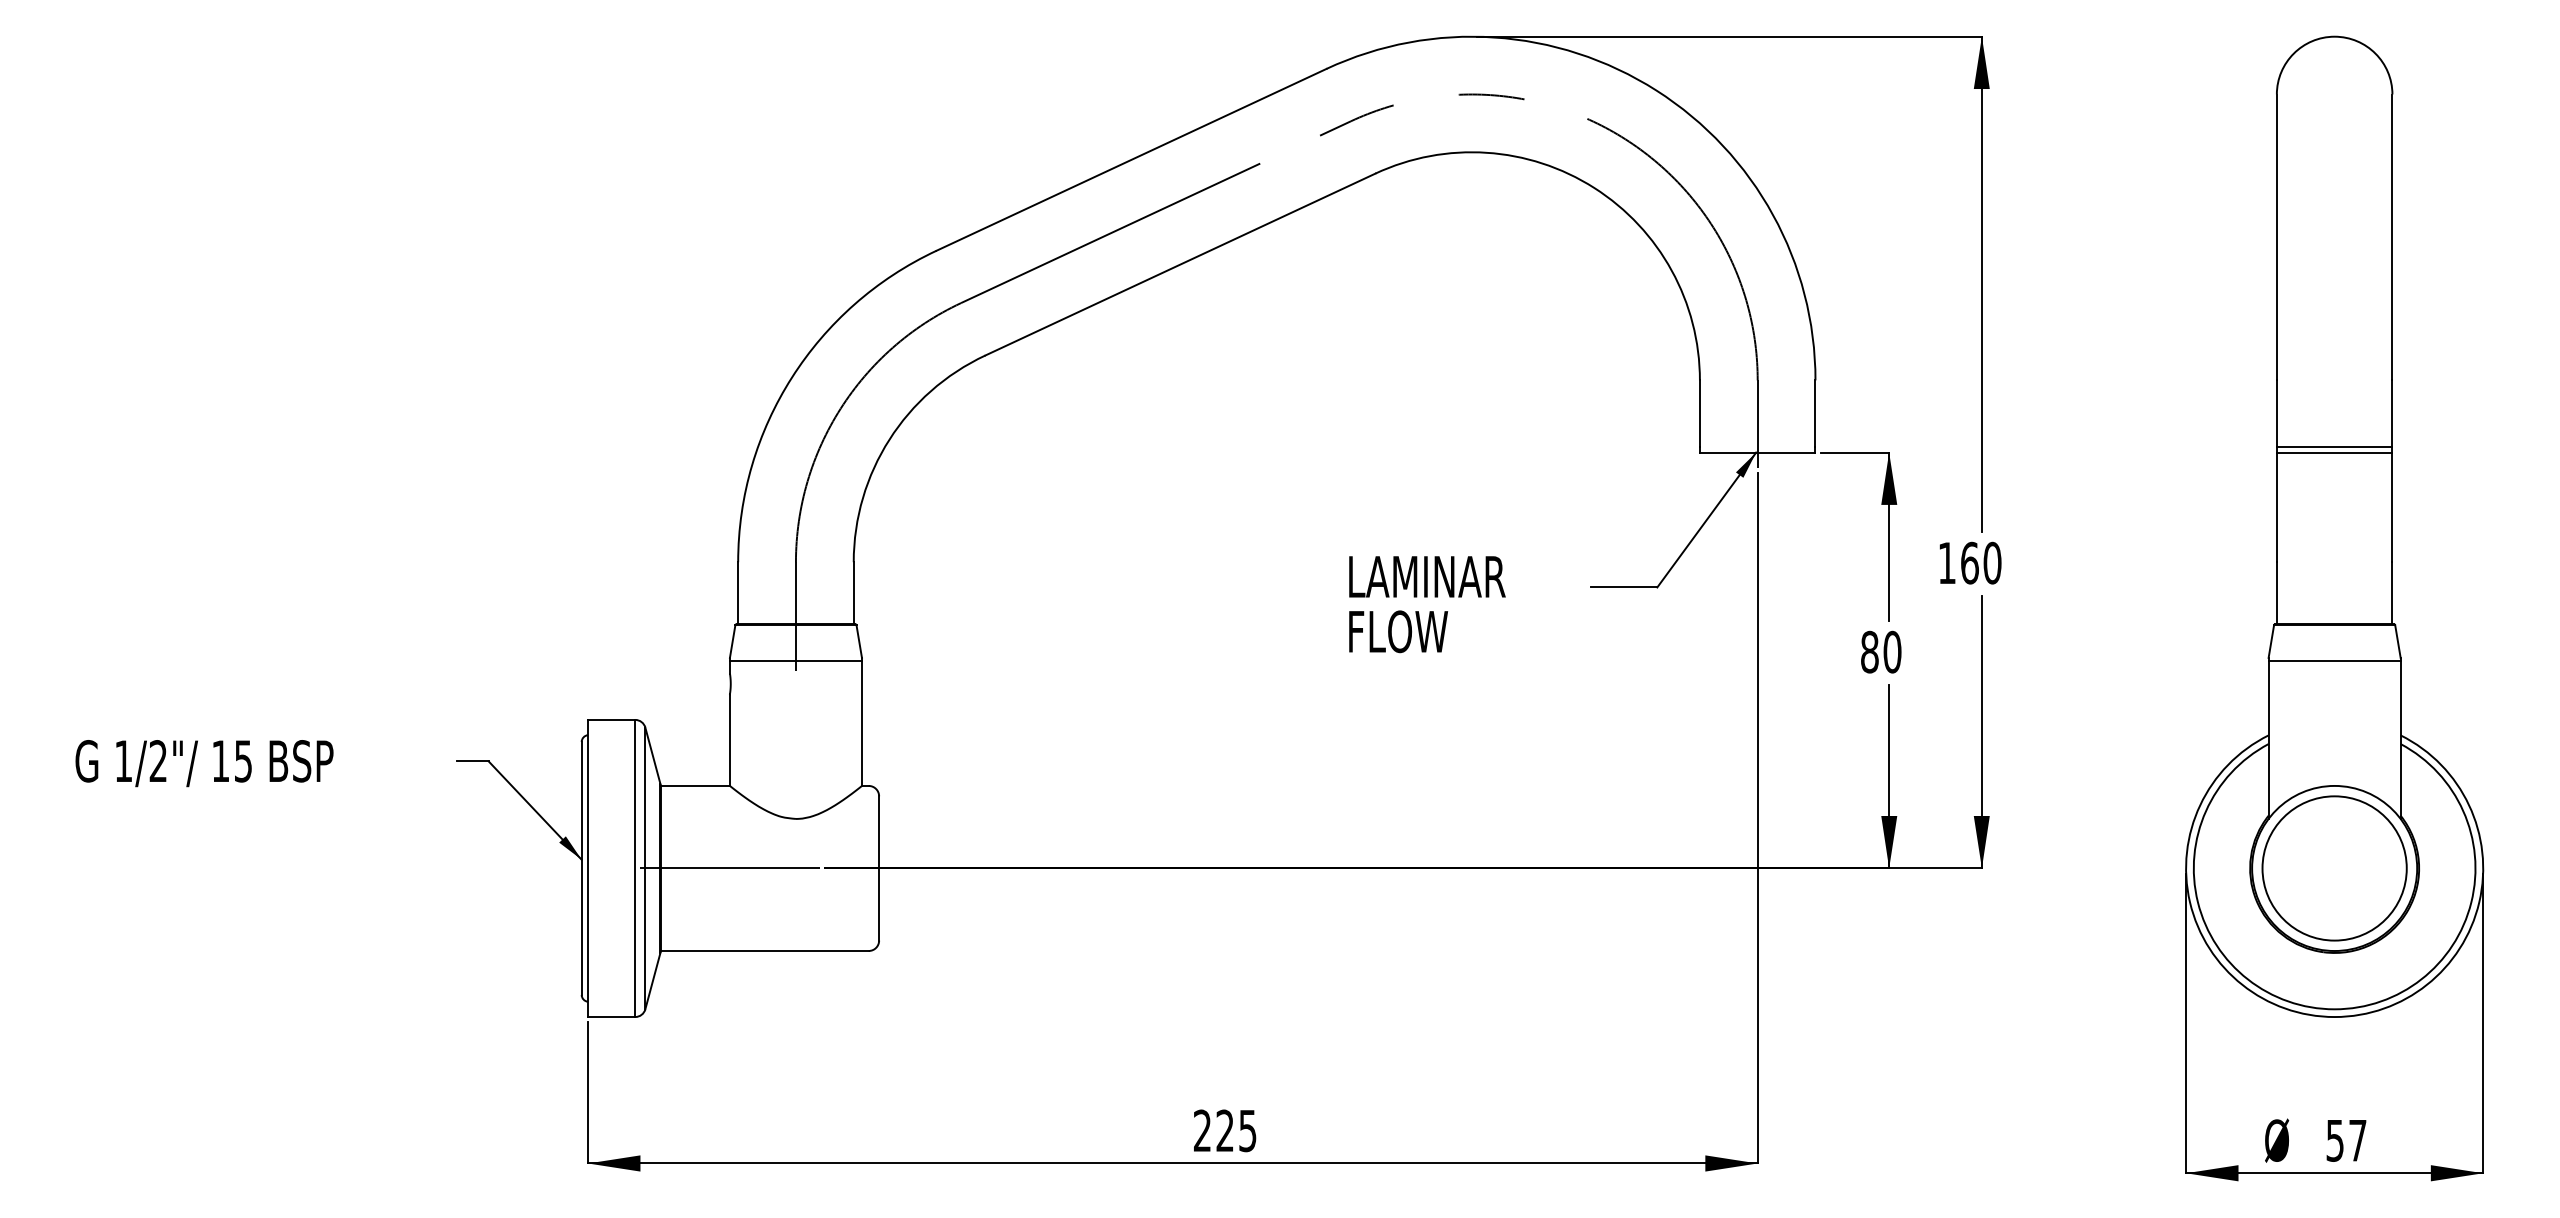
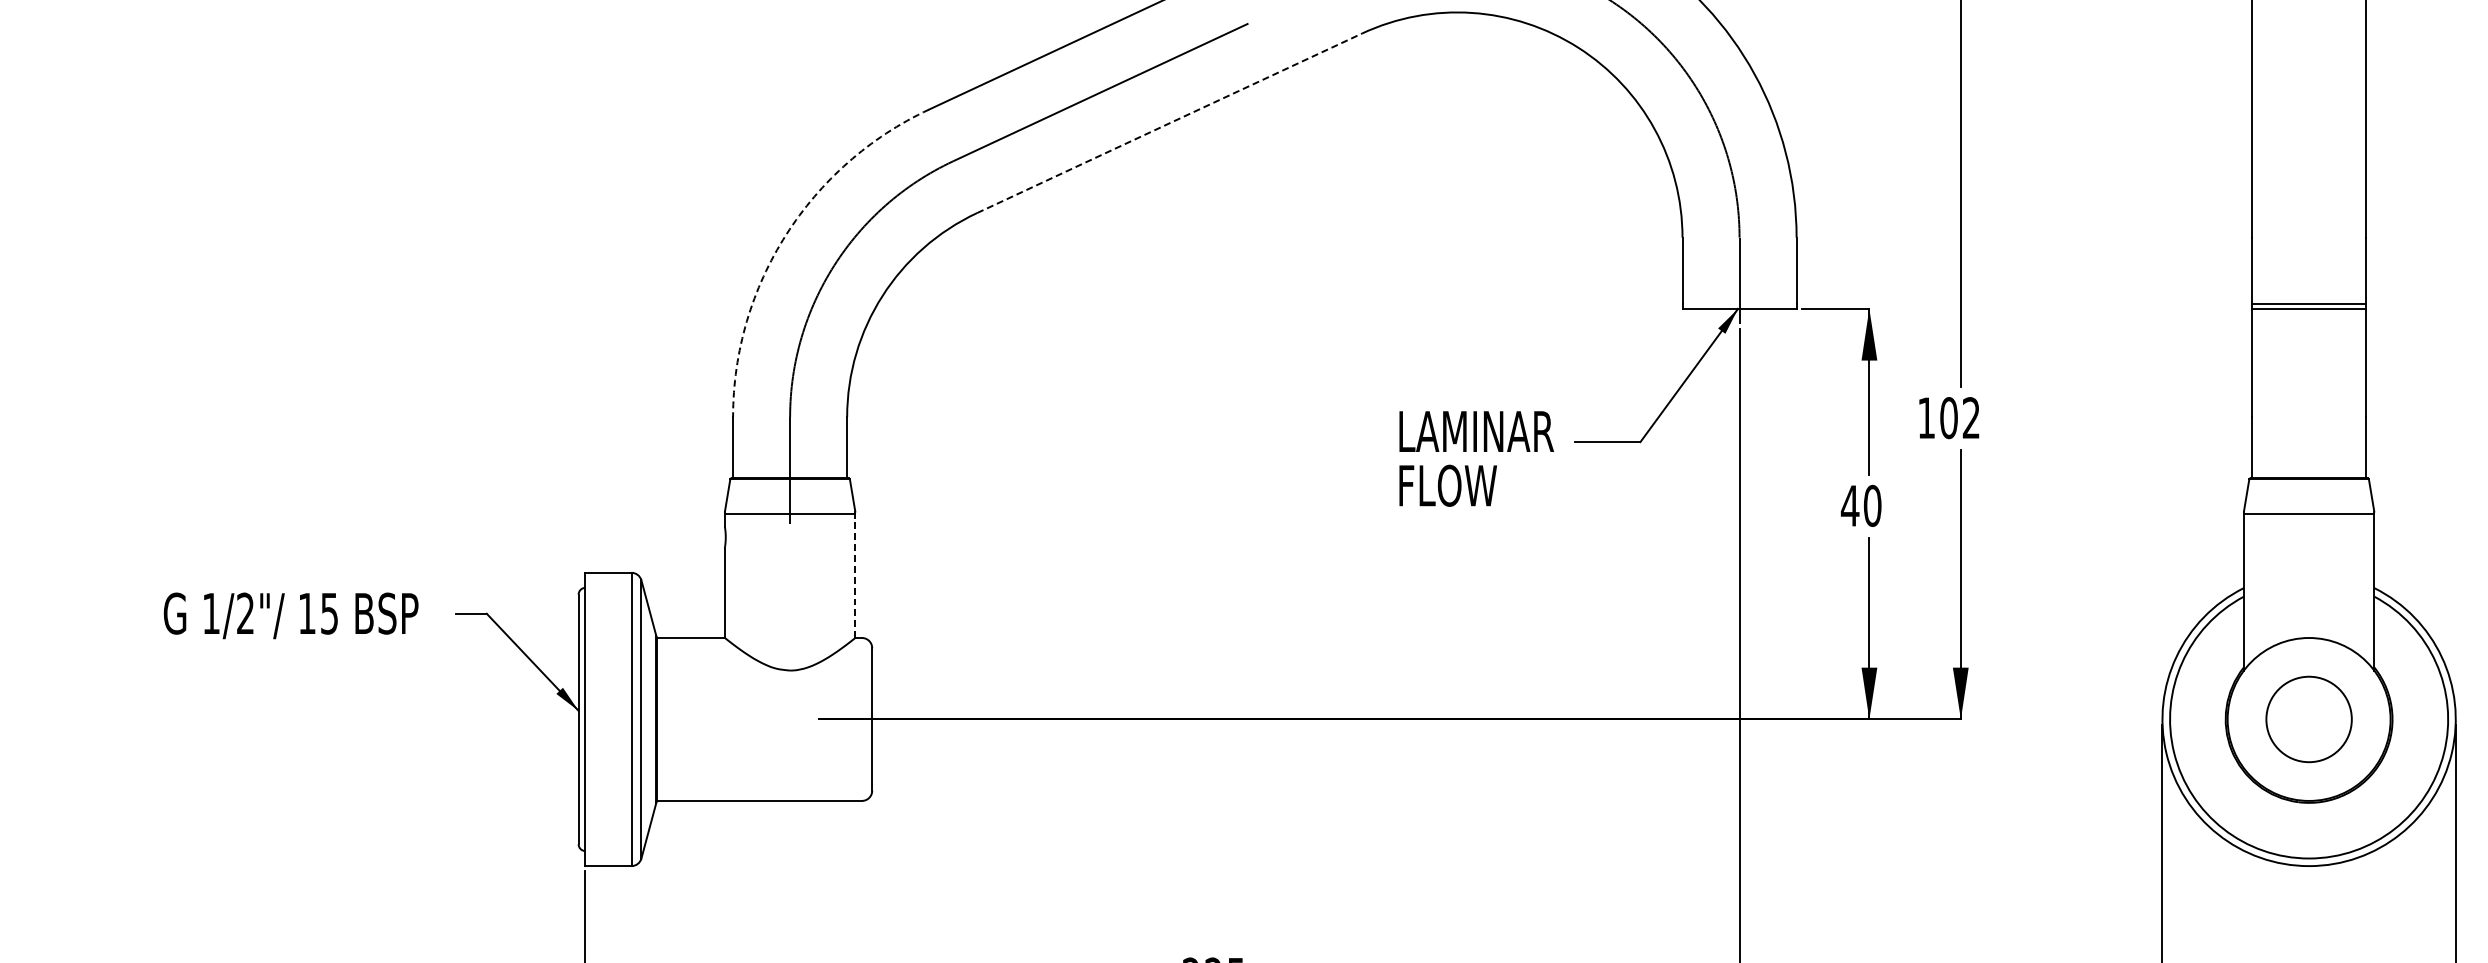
line: (1180, 264) -> (1169, 123), solid -> dashed
arc: (792, 377) -> (786, 234), solid -> dashed
text: (1981, 562) -> (1960, 417), 160 -> 102
text: (1427, 604) -> (1476, 458), moved
text: (1869, 651) -> (1849, 505), 80 -> 40
line: (861, 723) -> (854, 576), solid -> dashed
text: (204, 763) -> (291, 615), moved
line: (730, 868) -> (725, 719), removed
circle: (2334, 868) -> (2308, 719), size x0.6

